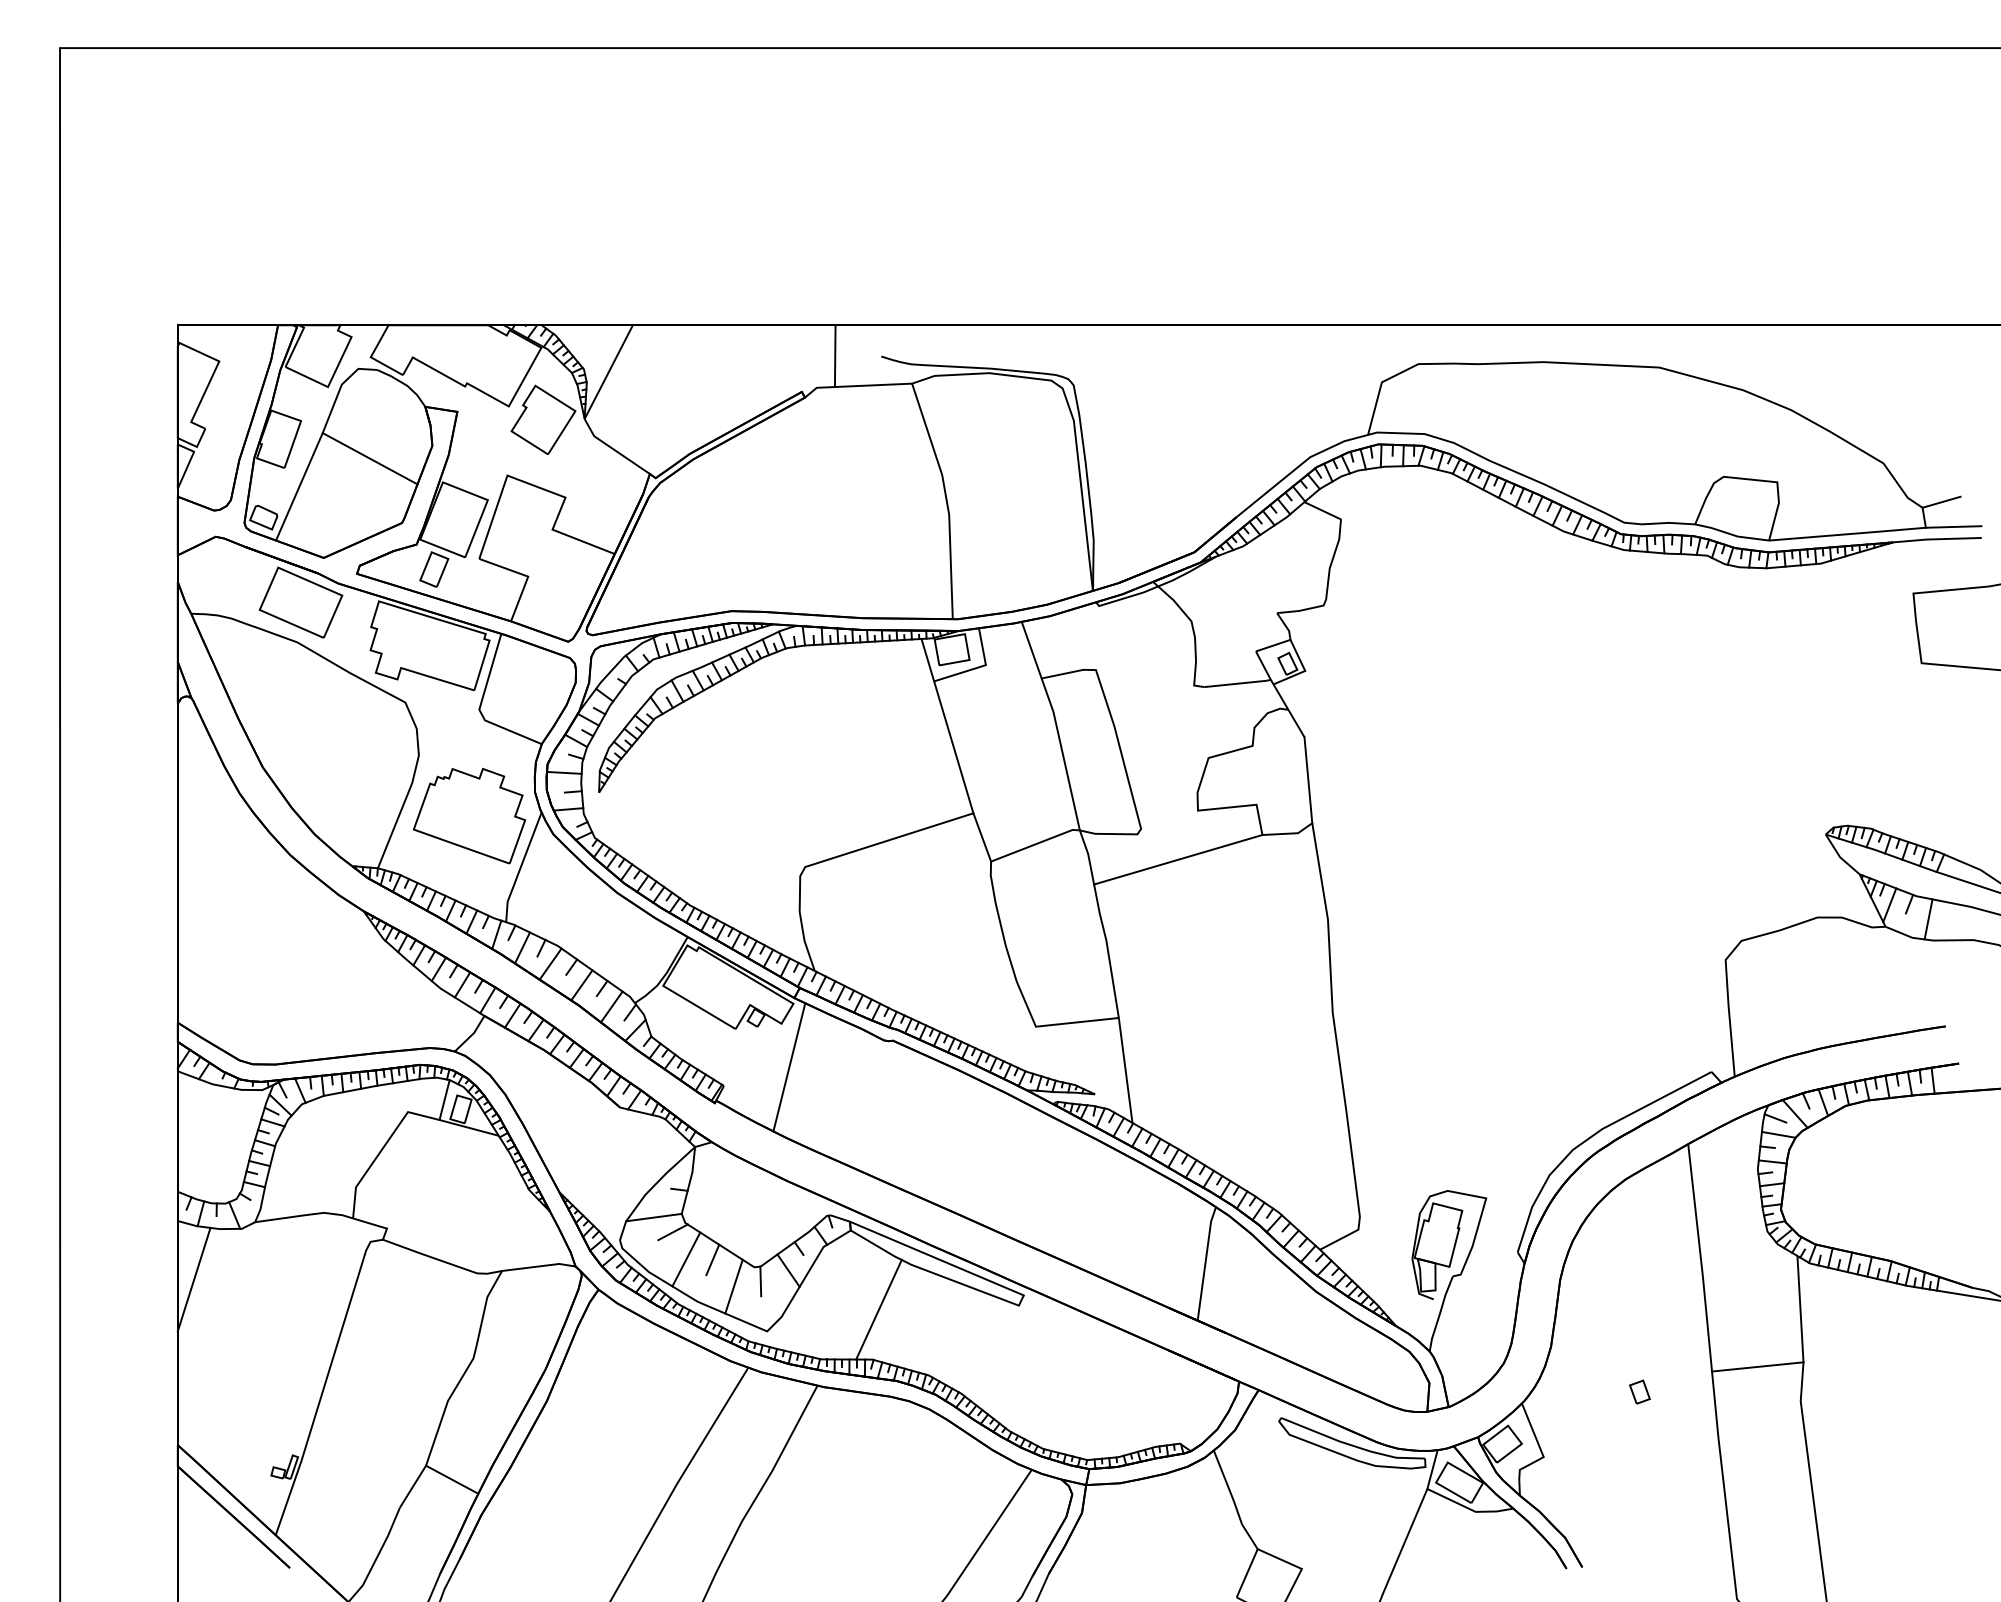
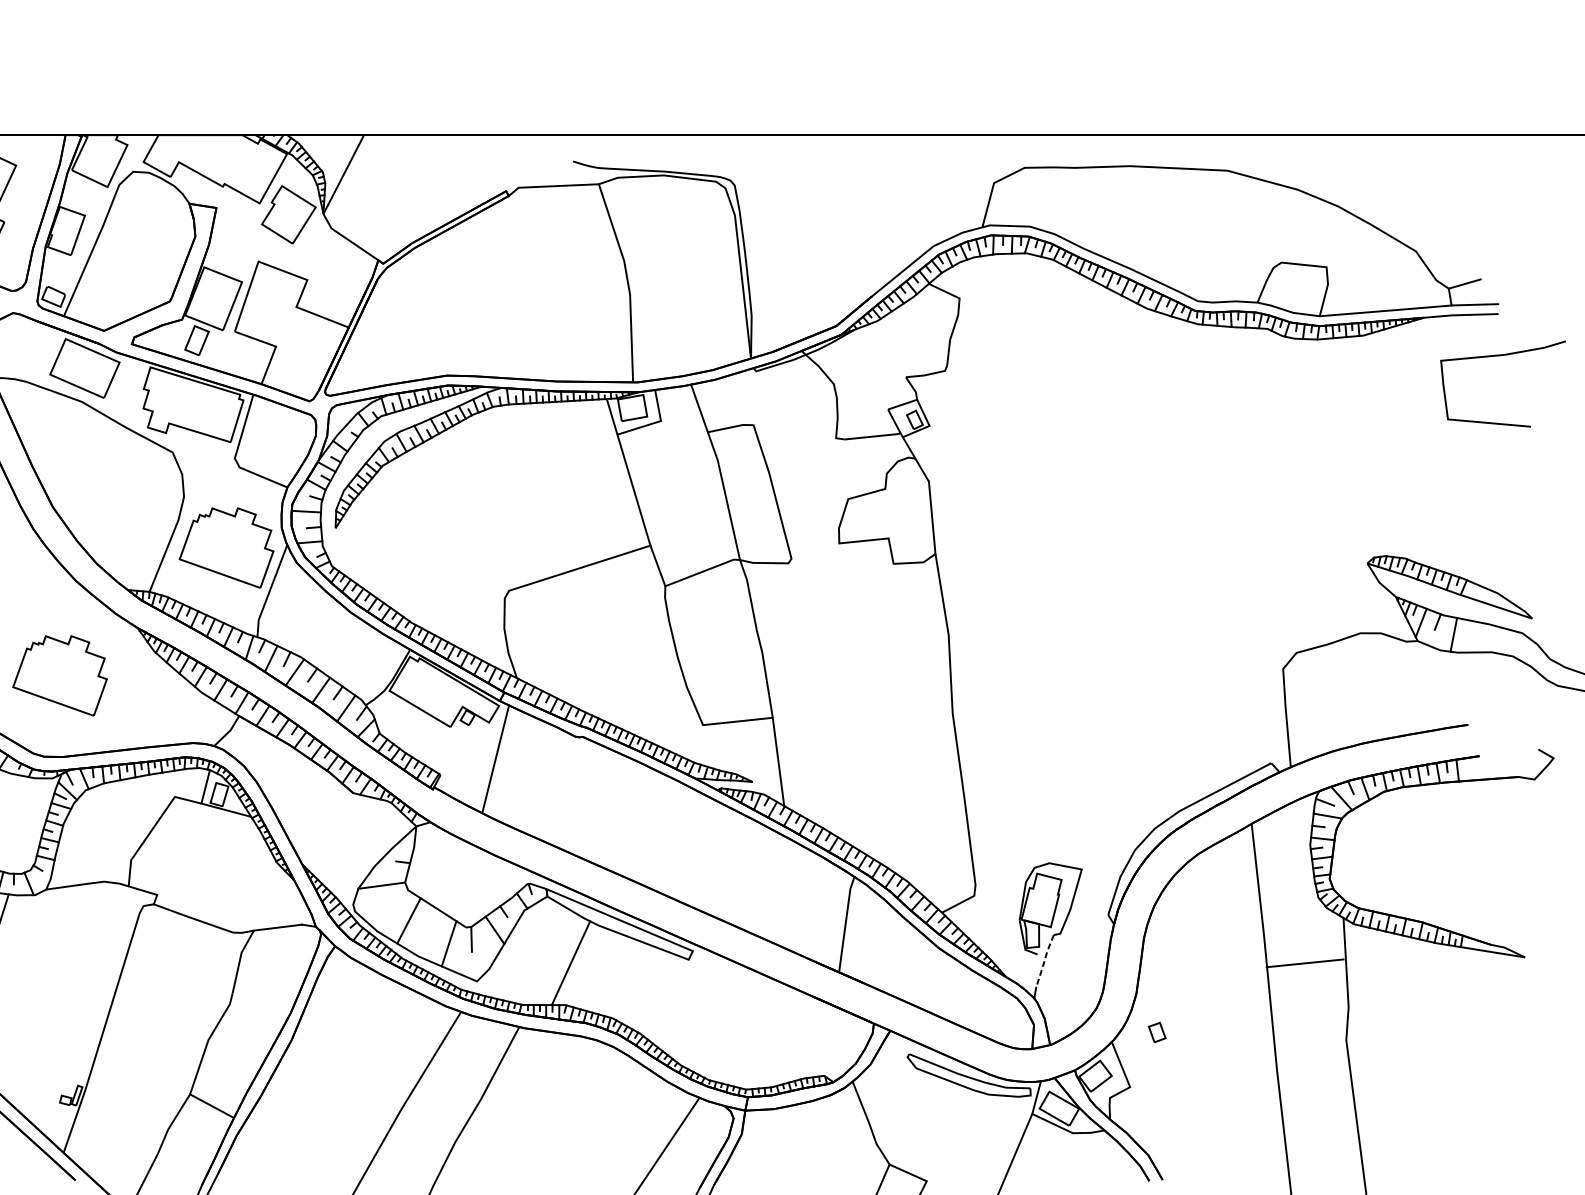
line: (834, 356) -> (533, 161), removed
line: (369, 458) -> (142, 247), removed
line: (1178, 859) -> (822, 584), removed
part: (271, 967) -> (60, 675), added
line: (672, 1232) -> (397, 898), removed
line: (712, 1259) -> (431, 920), removed
line: (1441, 1307) -> (1044, 961), solid -> dashed
line: (1757, 1366) -> (1304, 962), moved
part: (1639, 1391) -> (1156, 1031), moved

